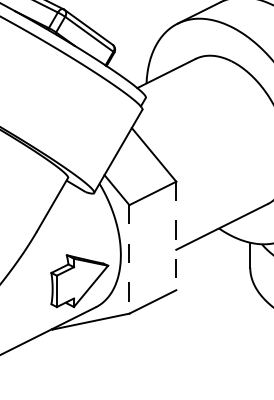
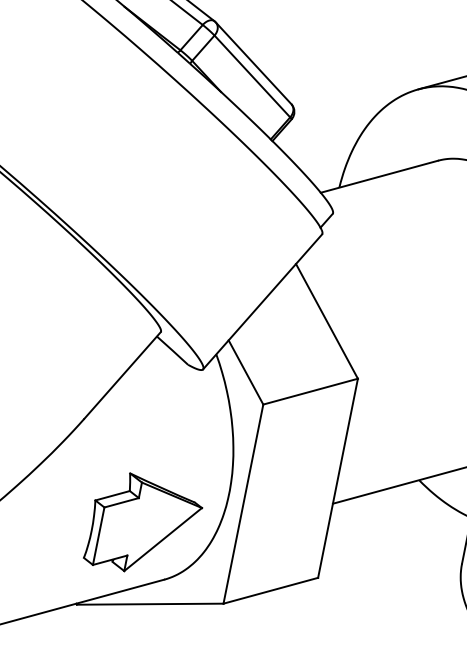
line: (176, 236) -> (338, 479), dashed -> solid
line: (129, 259) -> (243, 504), dashed -> solid

